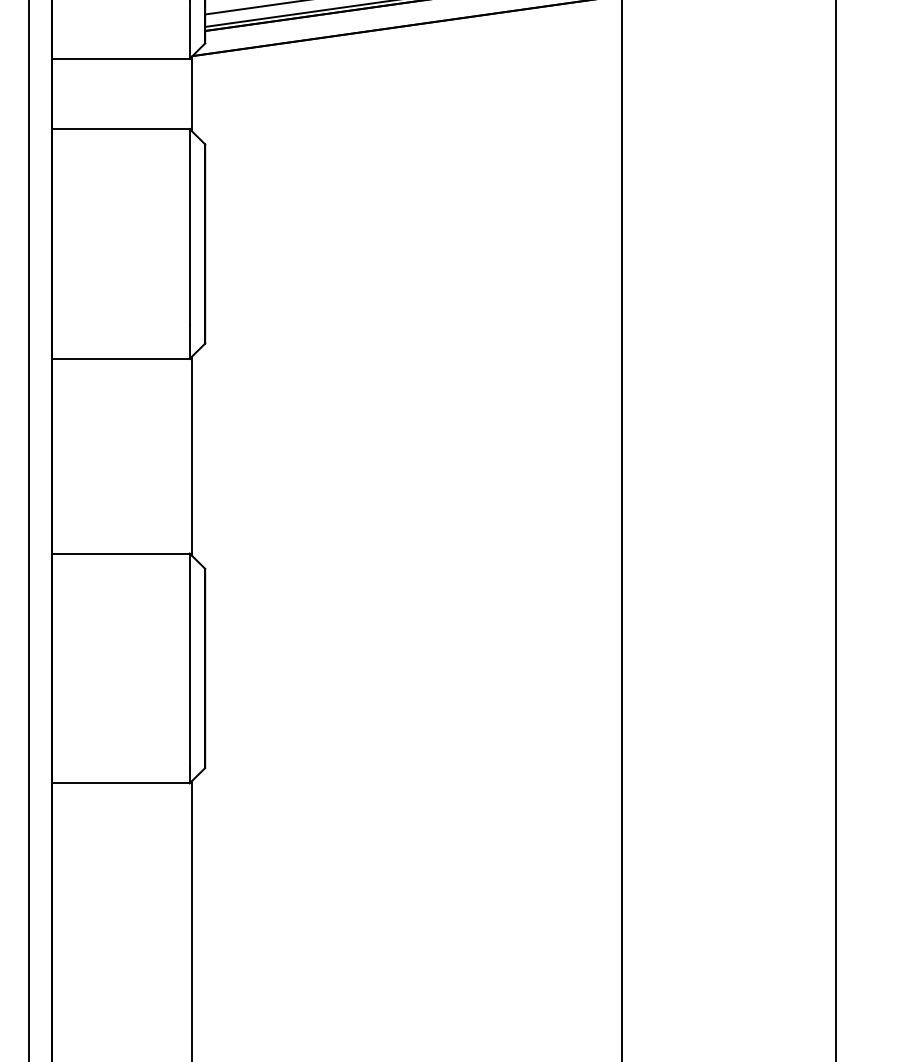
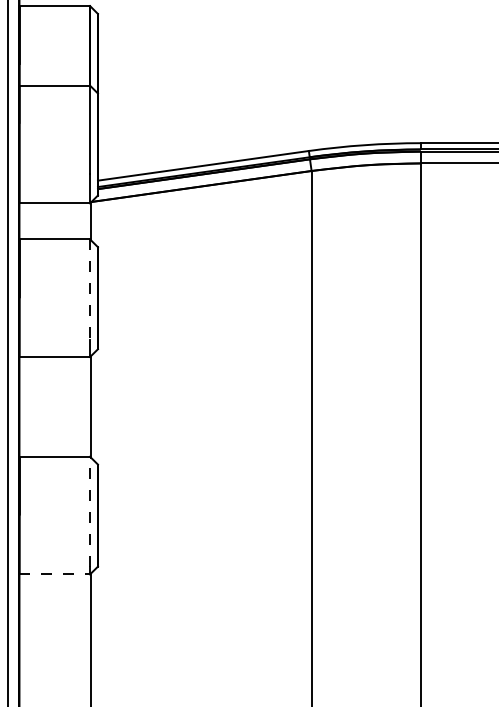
line: (190, 228) -> (90, 290), solid -> dashed
line: (190, 660) -> (90, 511), solid -> dashed
line: (122, 783) -> (55, 574), solid -> dashed

